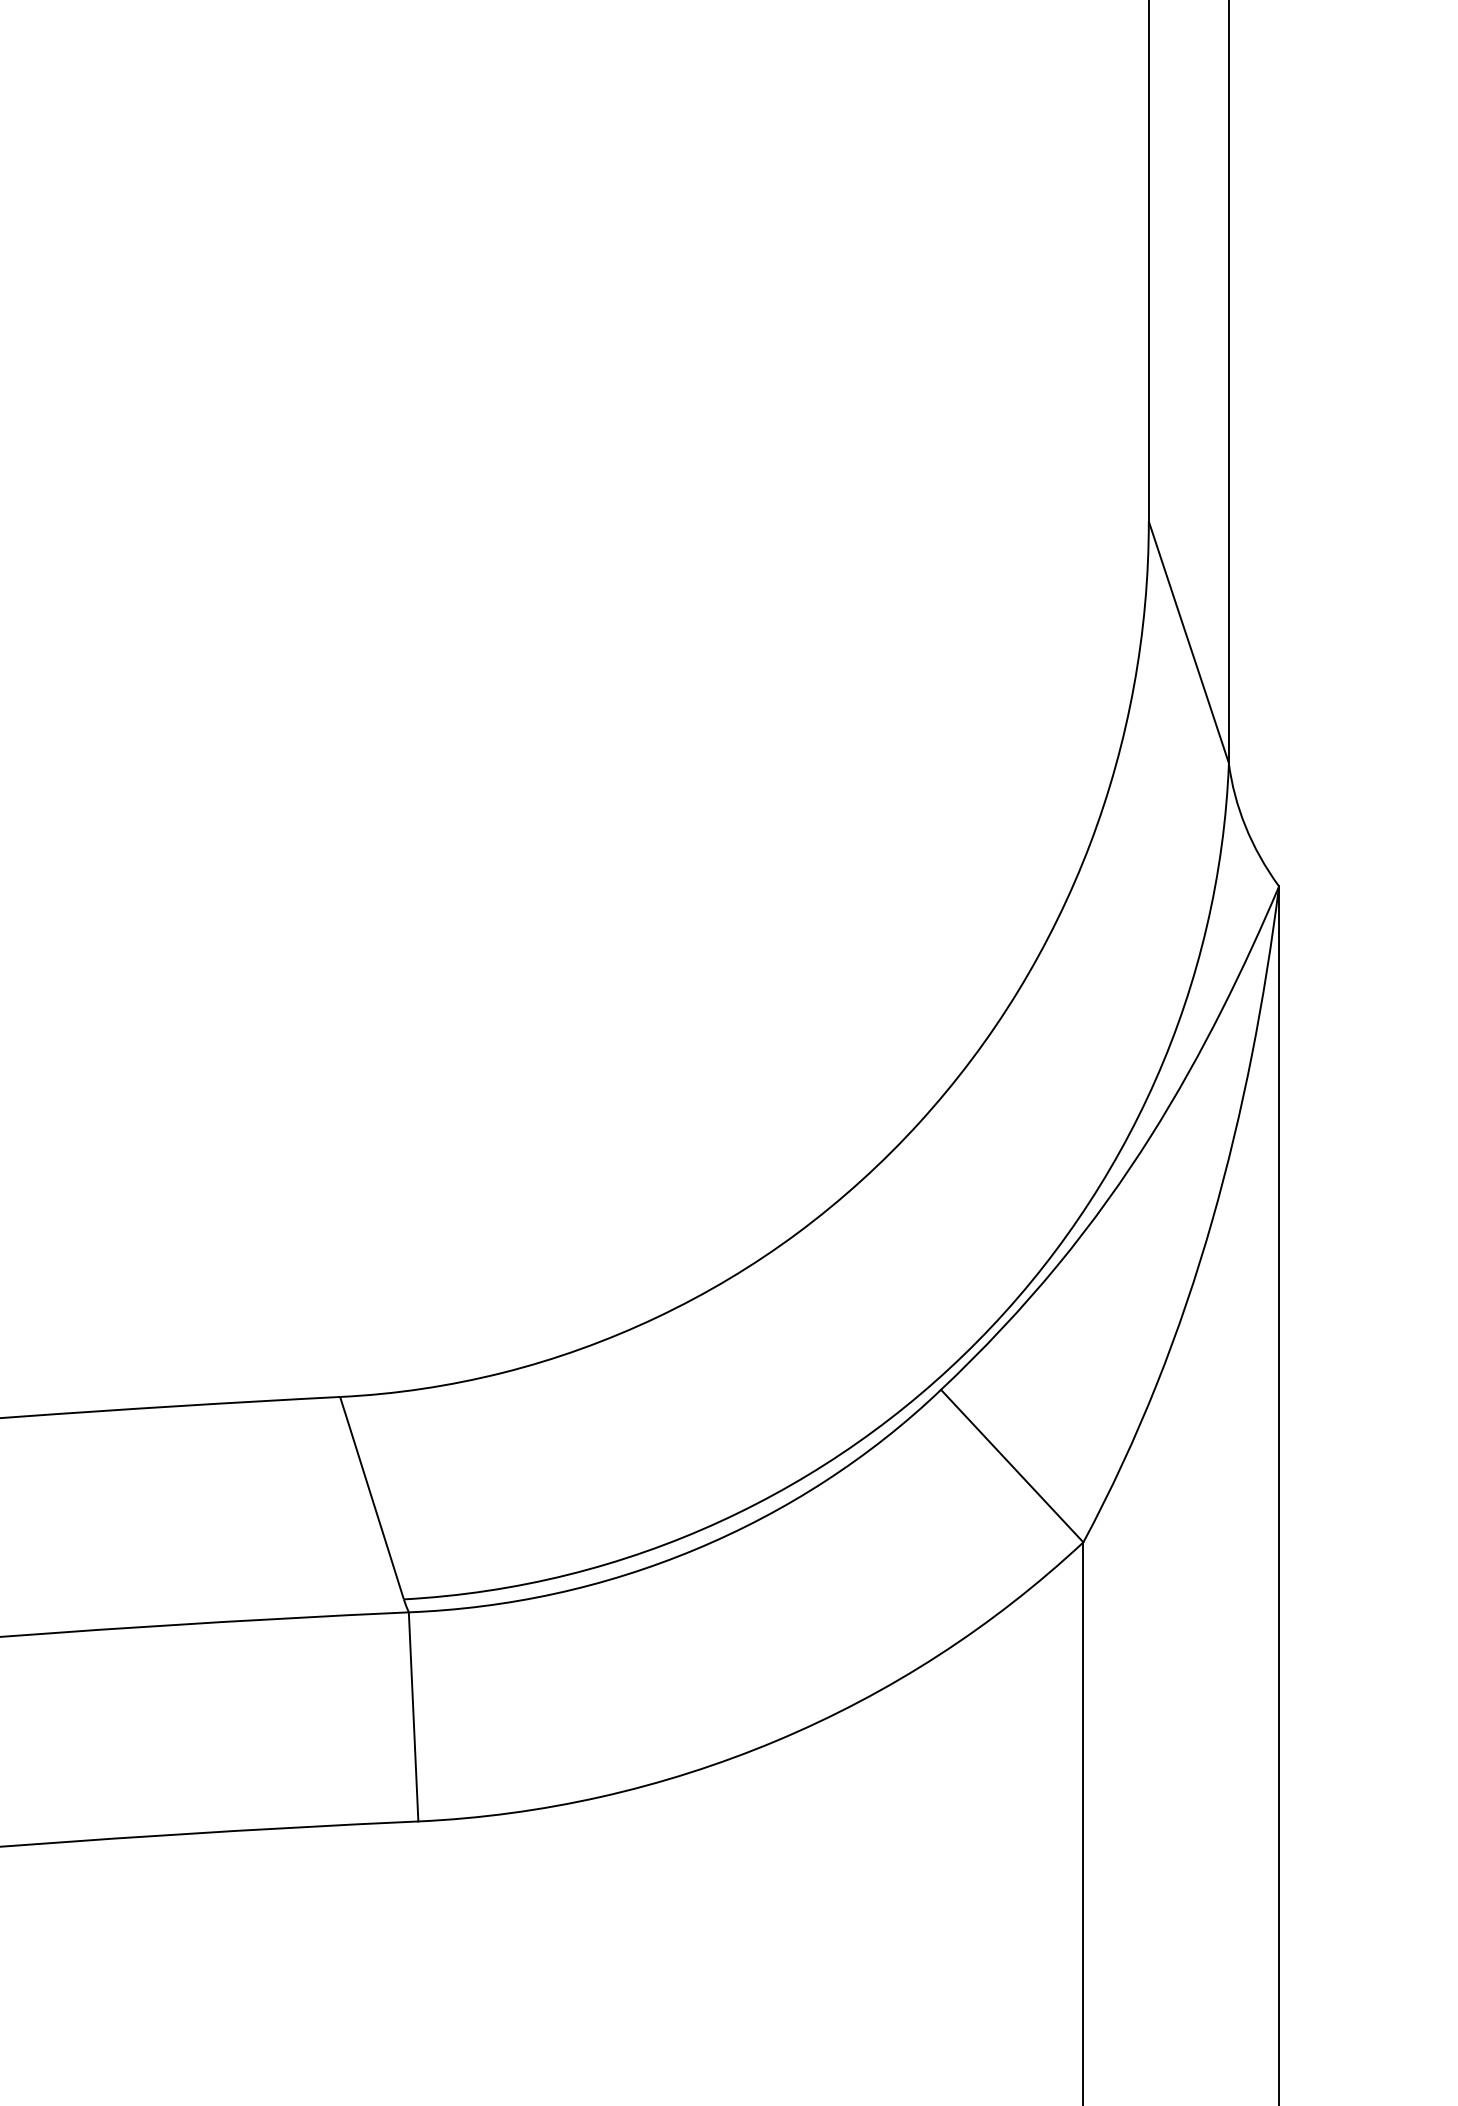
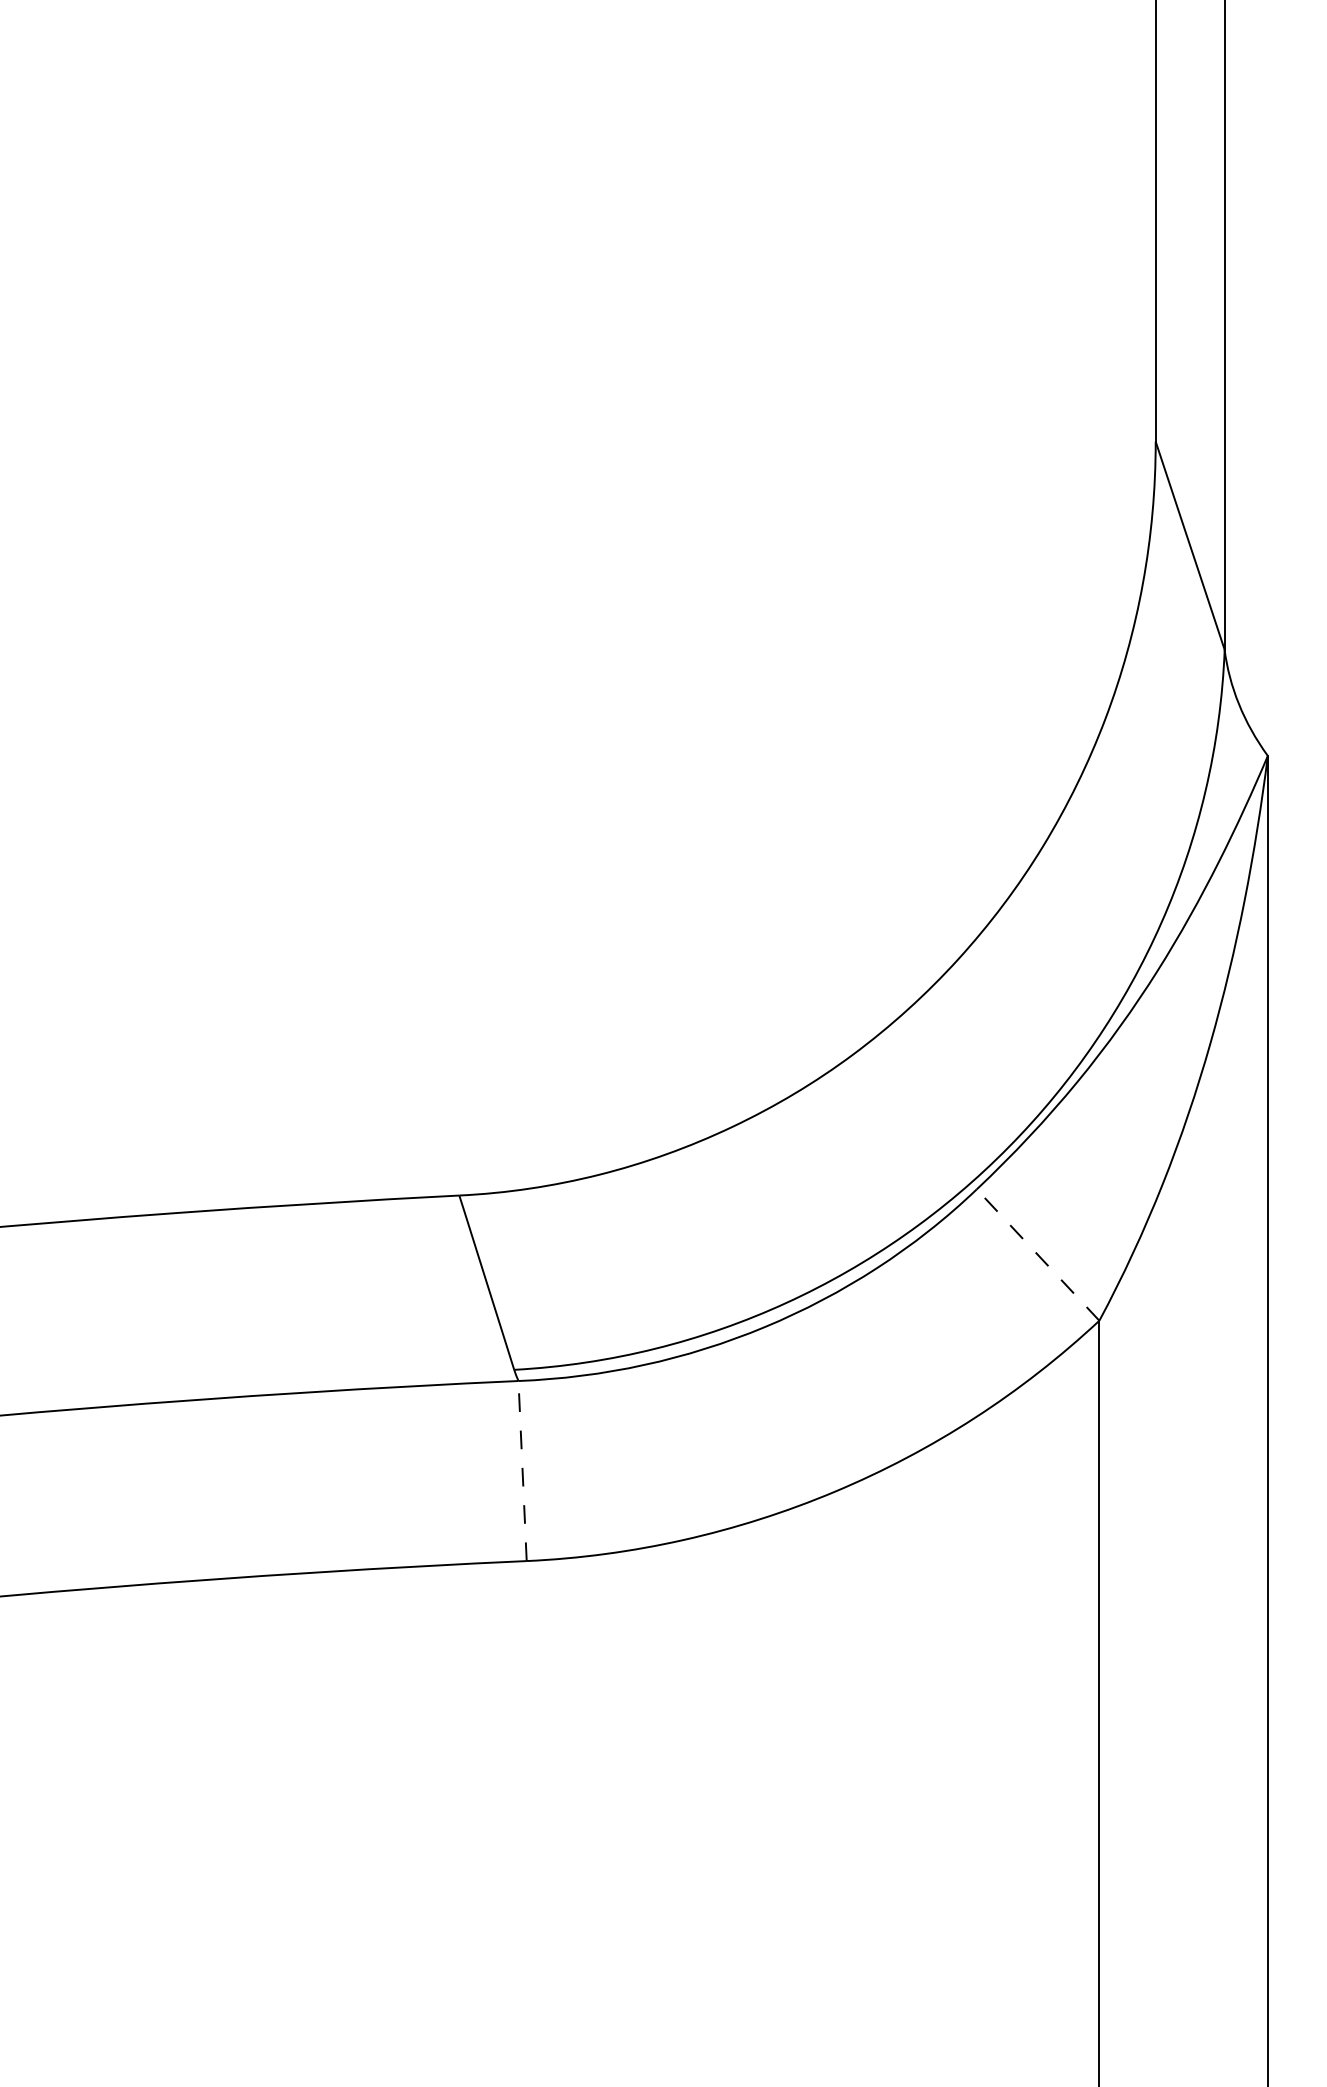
line: (1012, 1466) -> (1038, 1255), solid -> dashed
line: (413, 1716) -> (522, 1470), solid -> dashed

